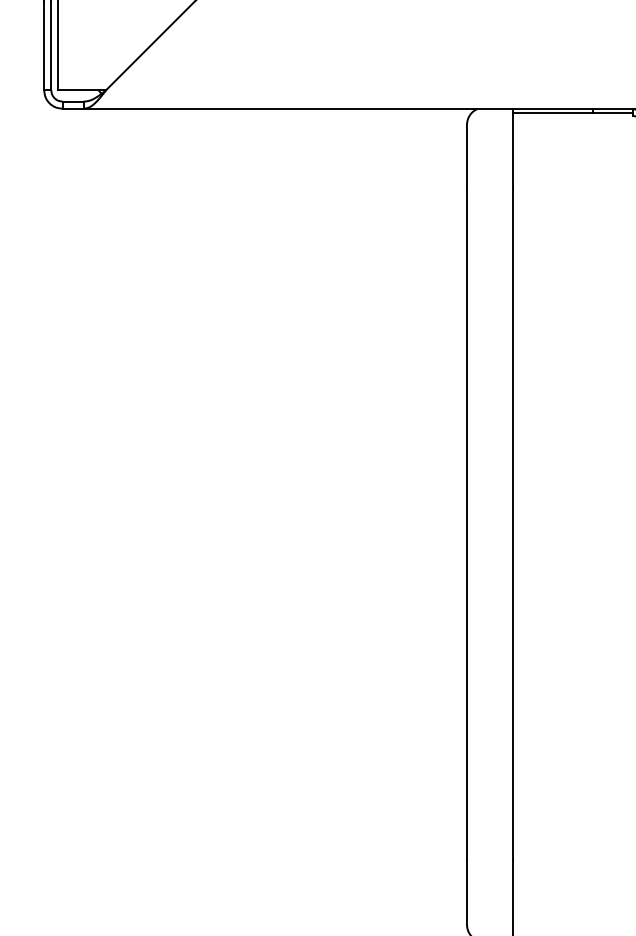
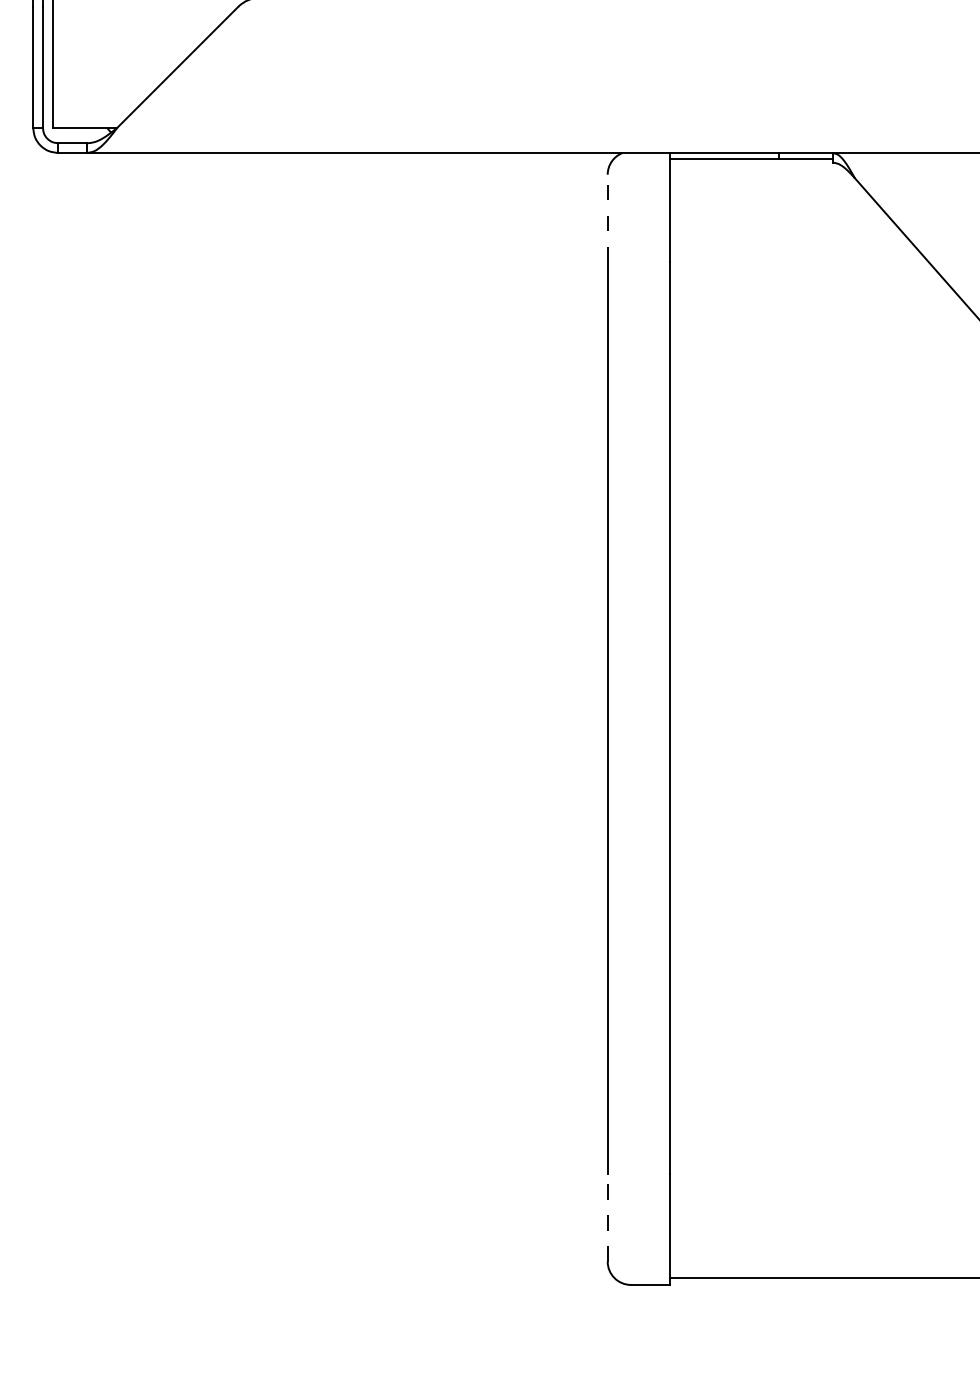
line: (466, 156) -> (607, 218), solid -> dashed
line: (466, 892) -> (607, 1217), solid -> dashed

